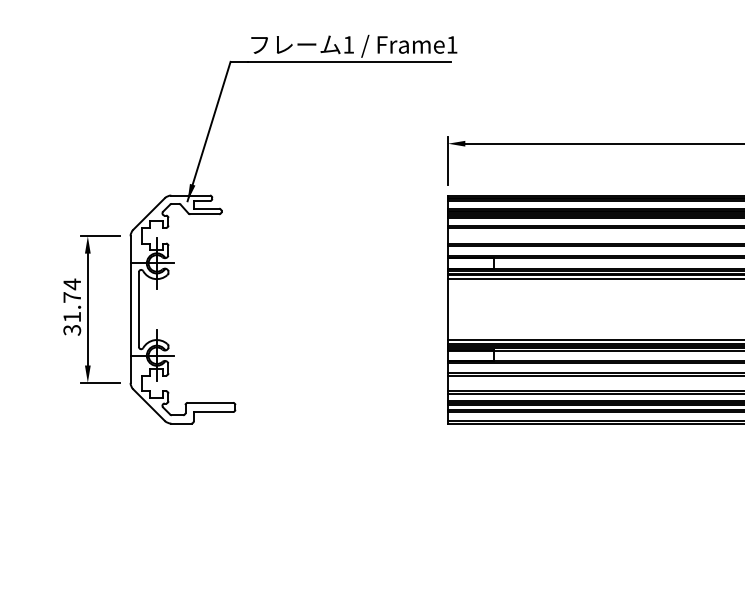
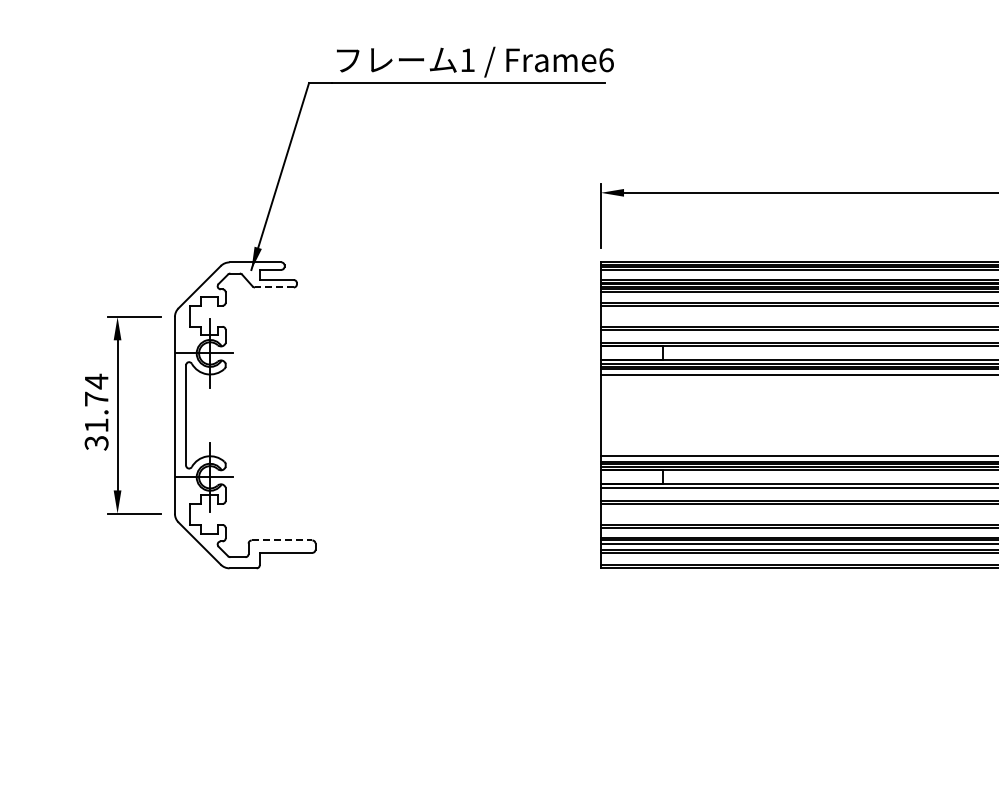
text: (452, 45) -> (606, 60), Frame1 -> Frame6
line: (204, 214) -> (273, 287), solid -> dashed
line: (210, 402) -> (282, 540), solid -> dashed

